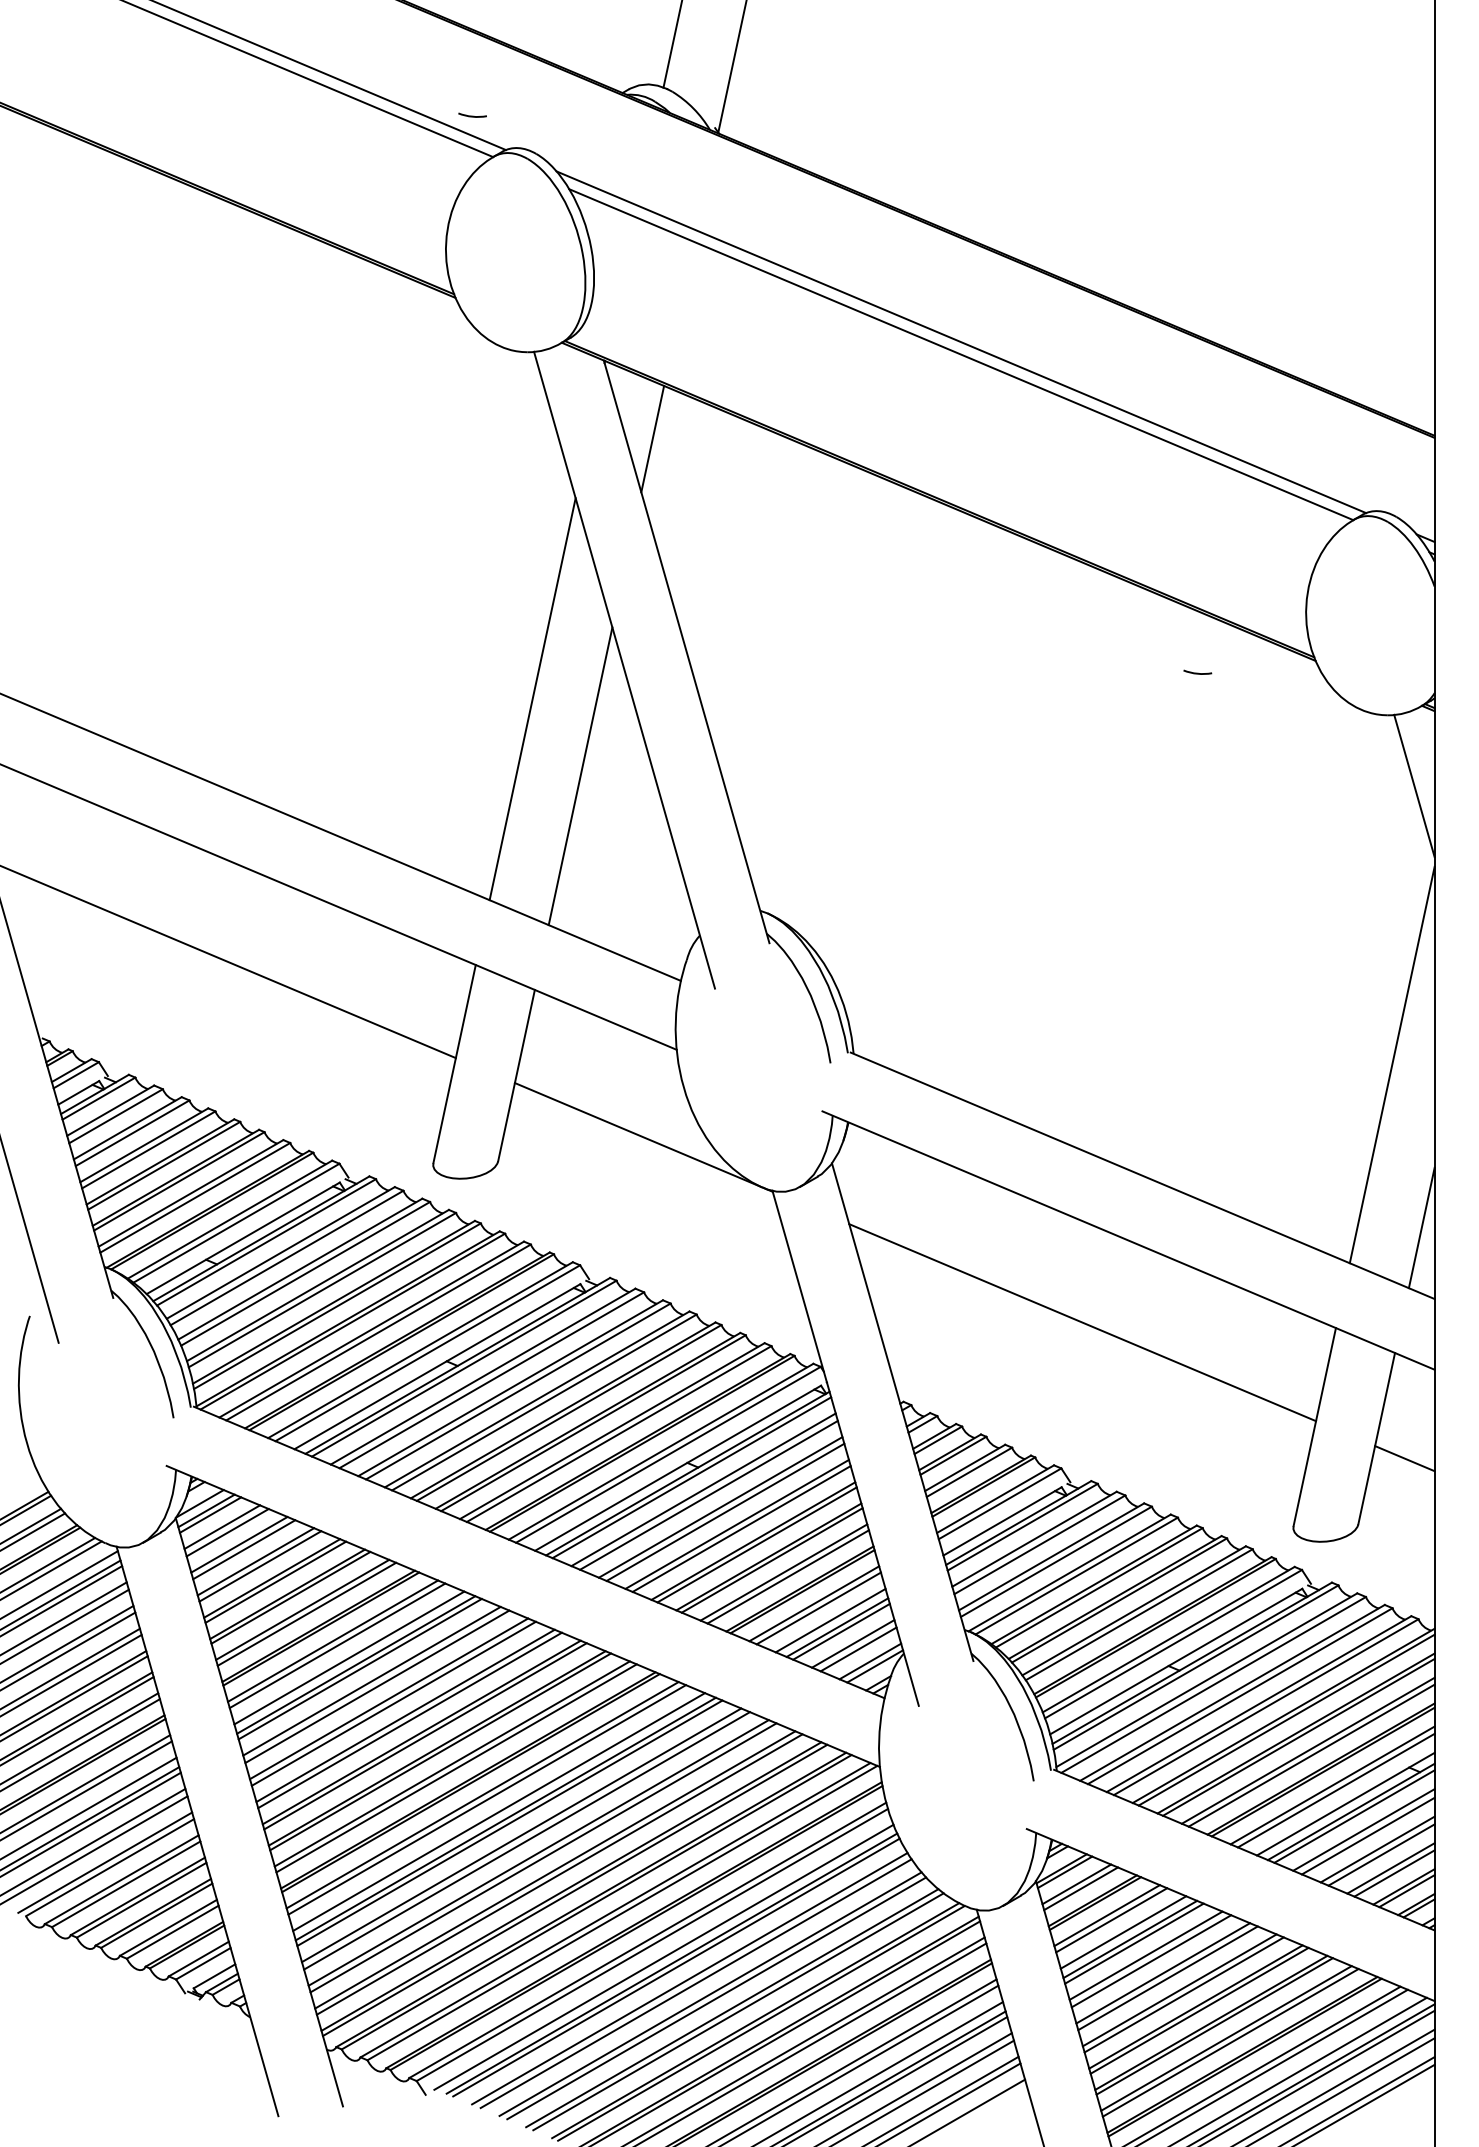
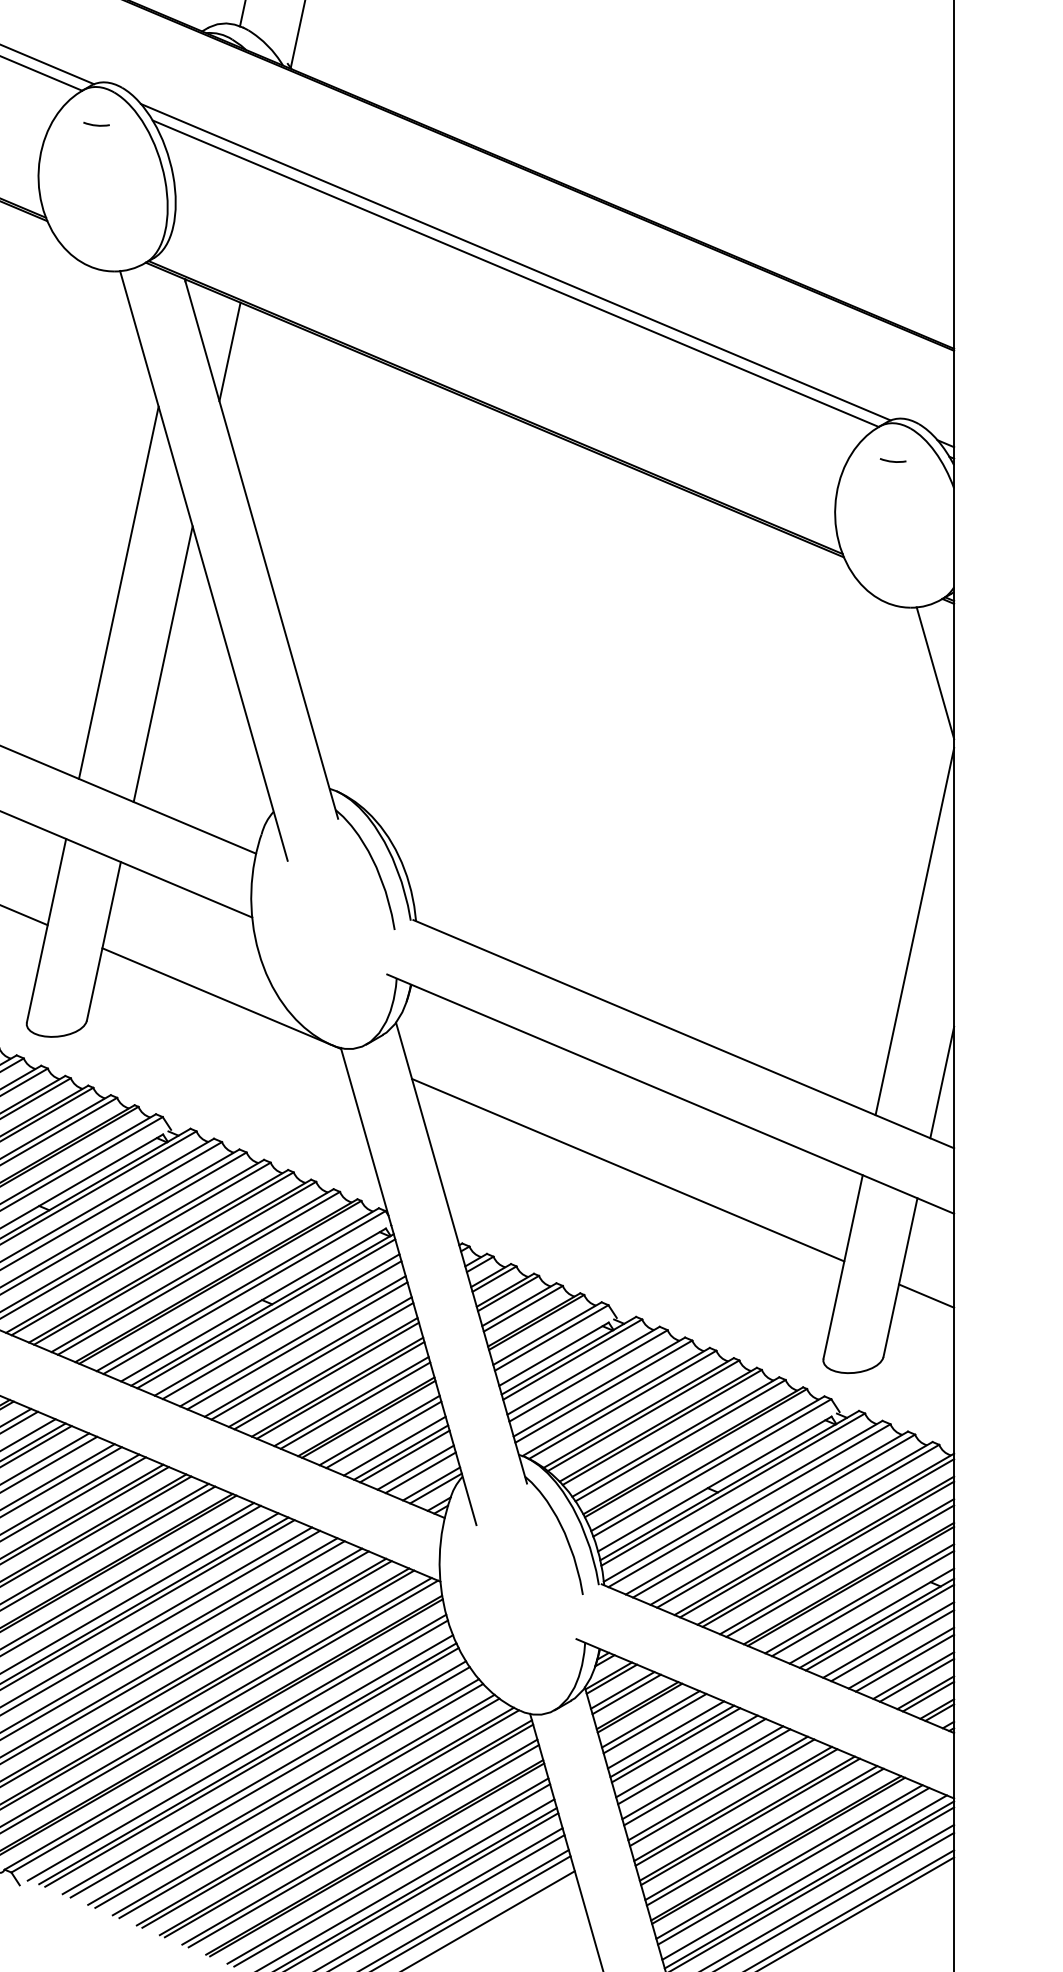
arc: (472, 115) -> (96, 124), moved
arc: (1197, 672) -> (892, 460), moved

